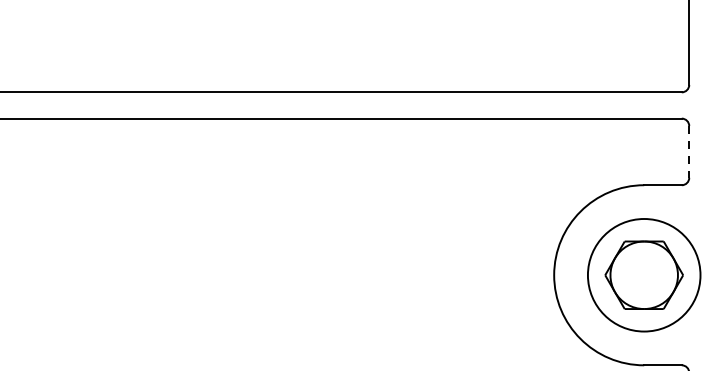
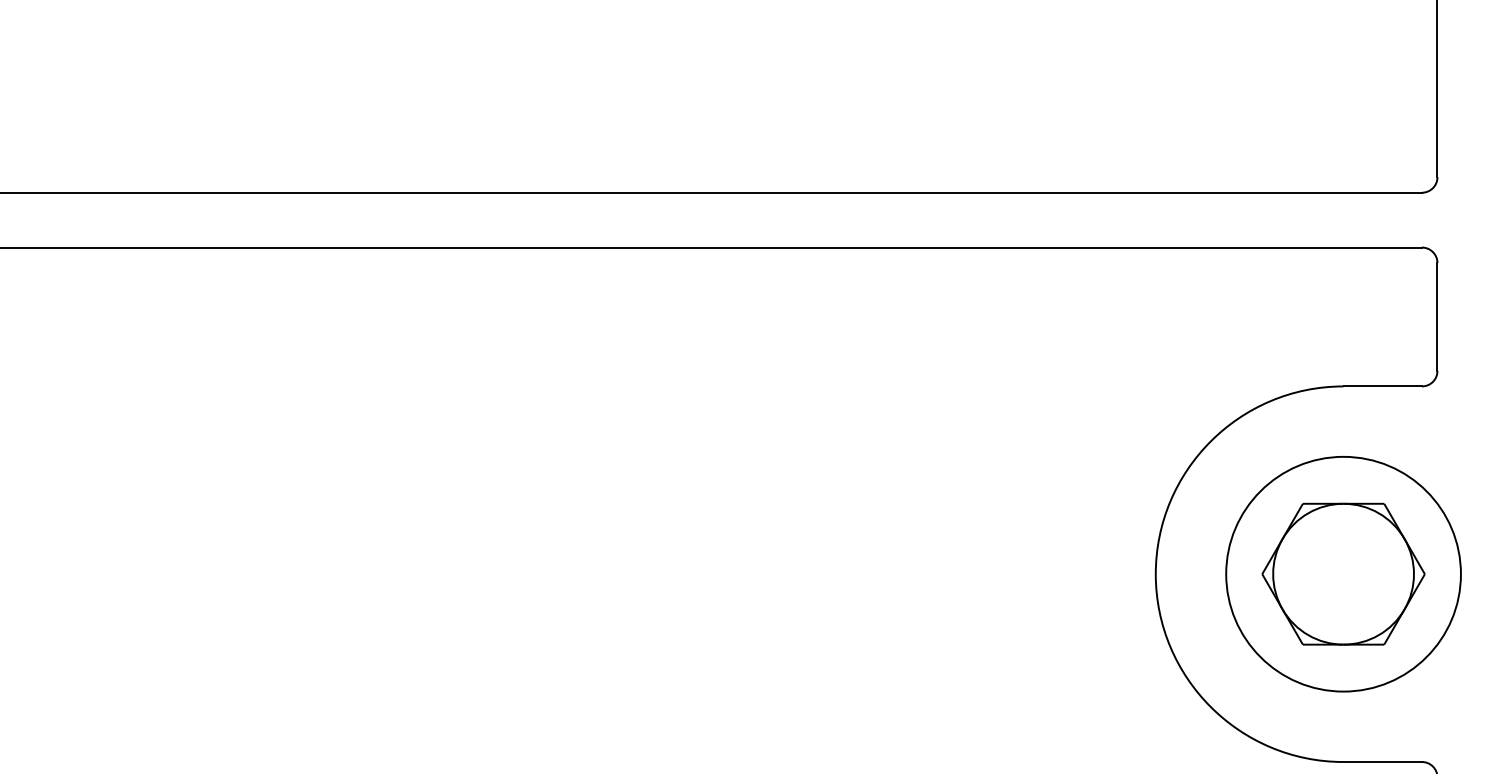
line: (689, 151) -> (1438, 316), dashed -> solid

